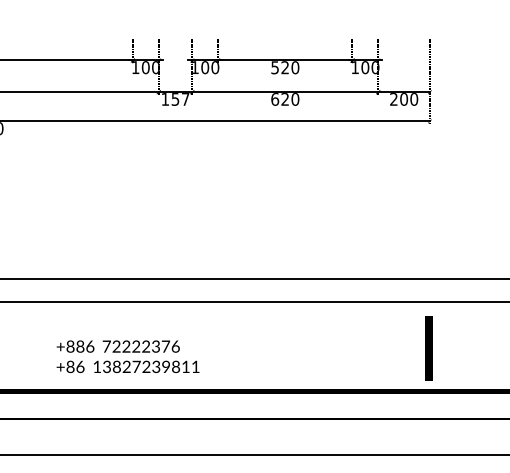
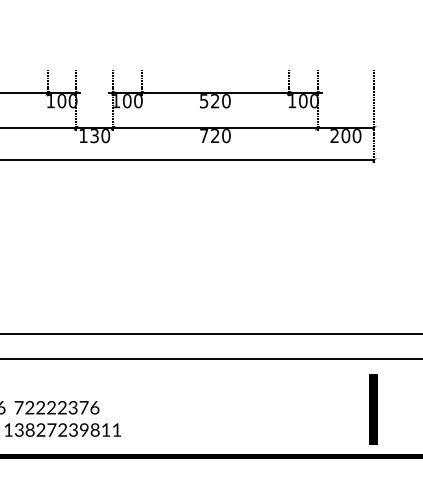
text: (180, 99) -> (100, 136), 157 -> 130
text: (275, 99) -> (204, 136), 620 -> 720

